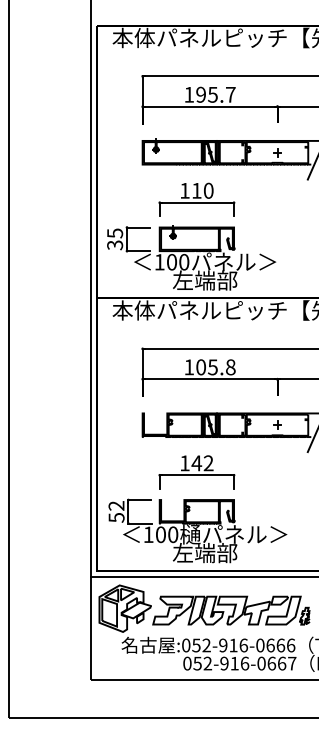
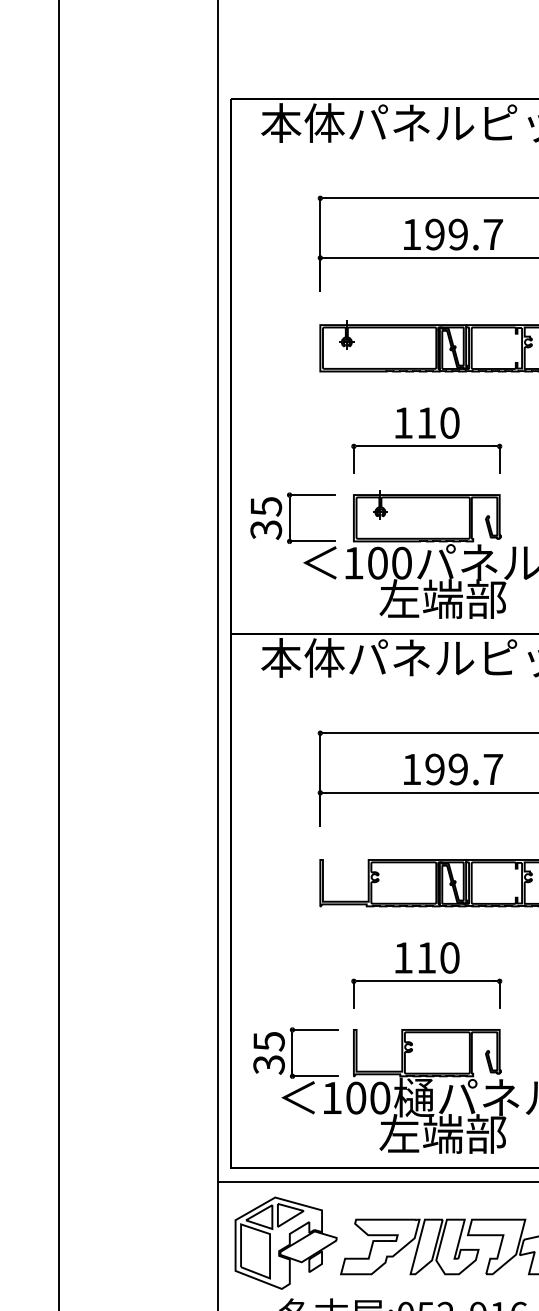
text: (212, 94) -> (457, 233), 195.7 -> 199.7
text: (215, 367) -> (463, 769), 105.8 -> 199.7
text: (202, 463) -> (437, 958), 142 -> 110
text: (116, 511) -> (268, 1052), 52 -> 35

